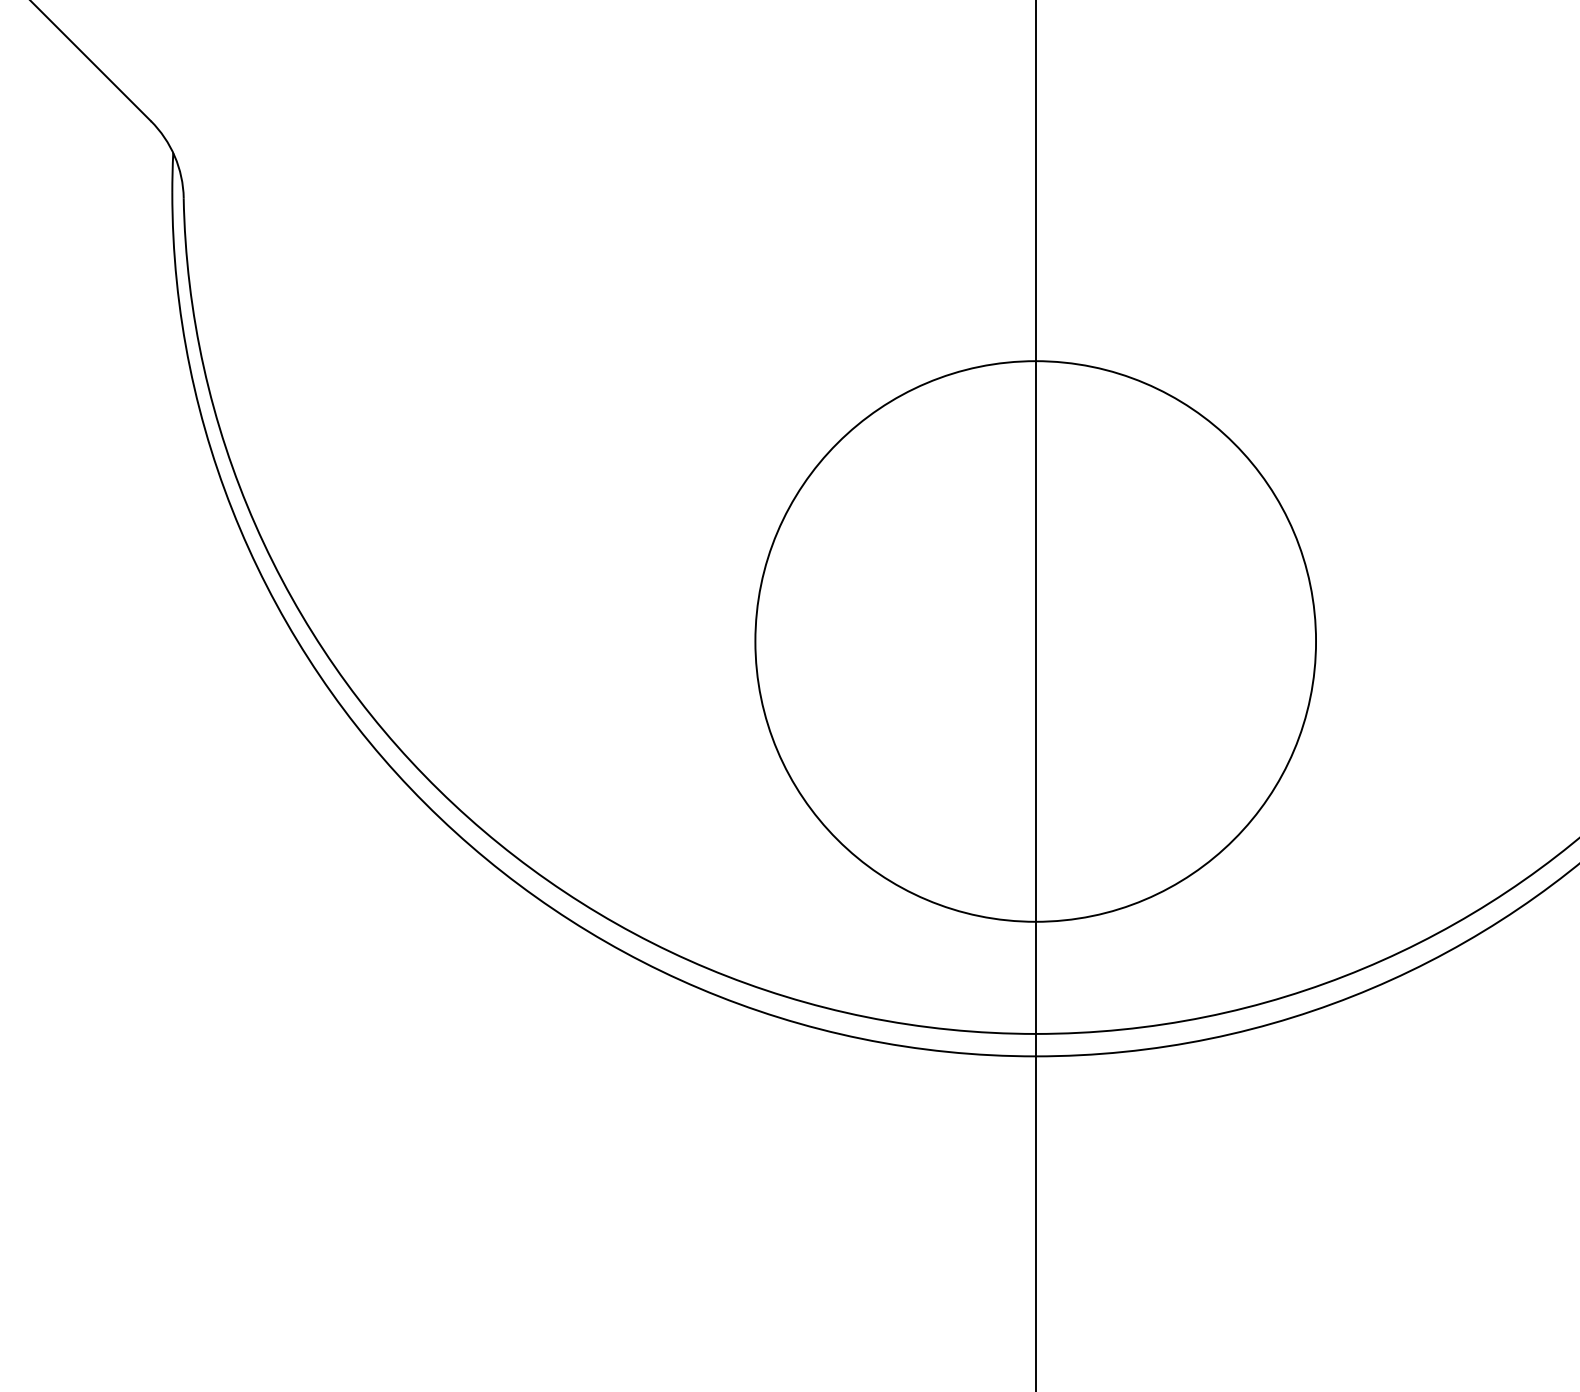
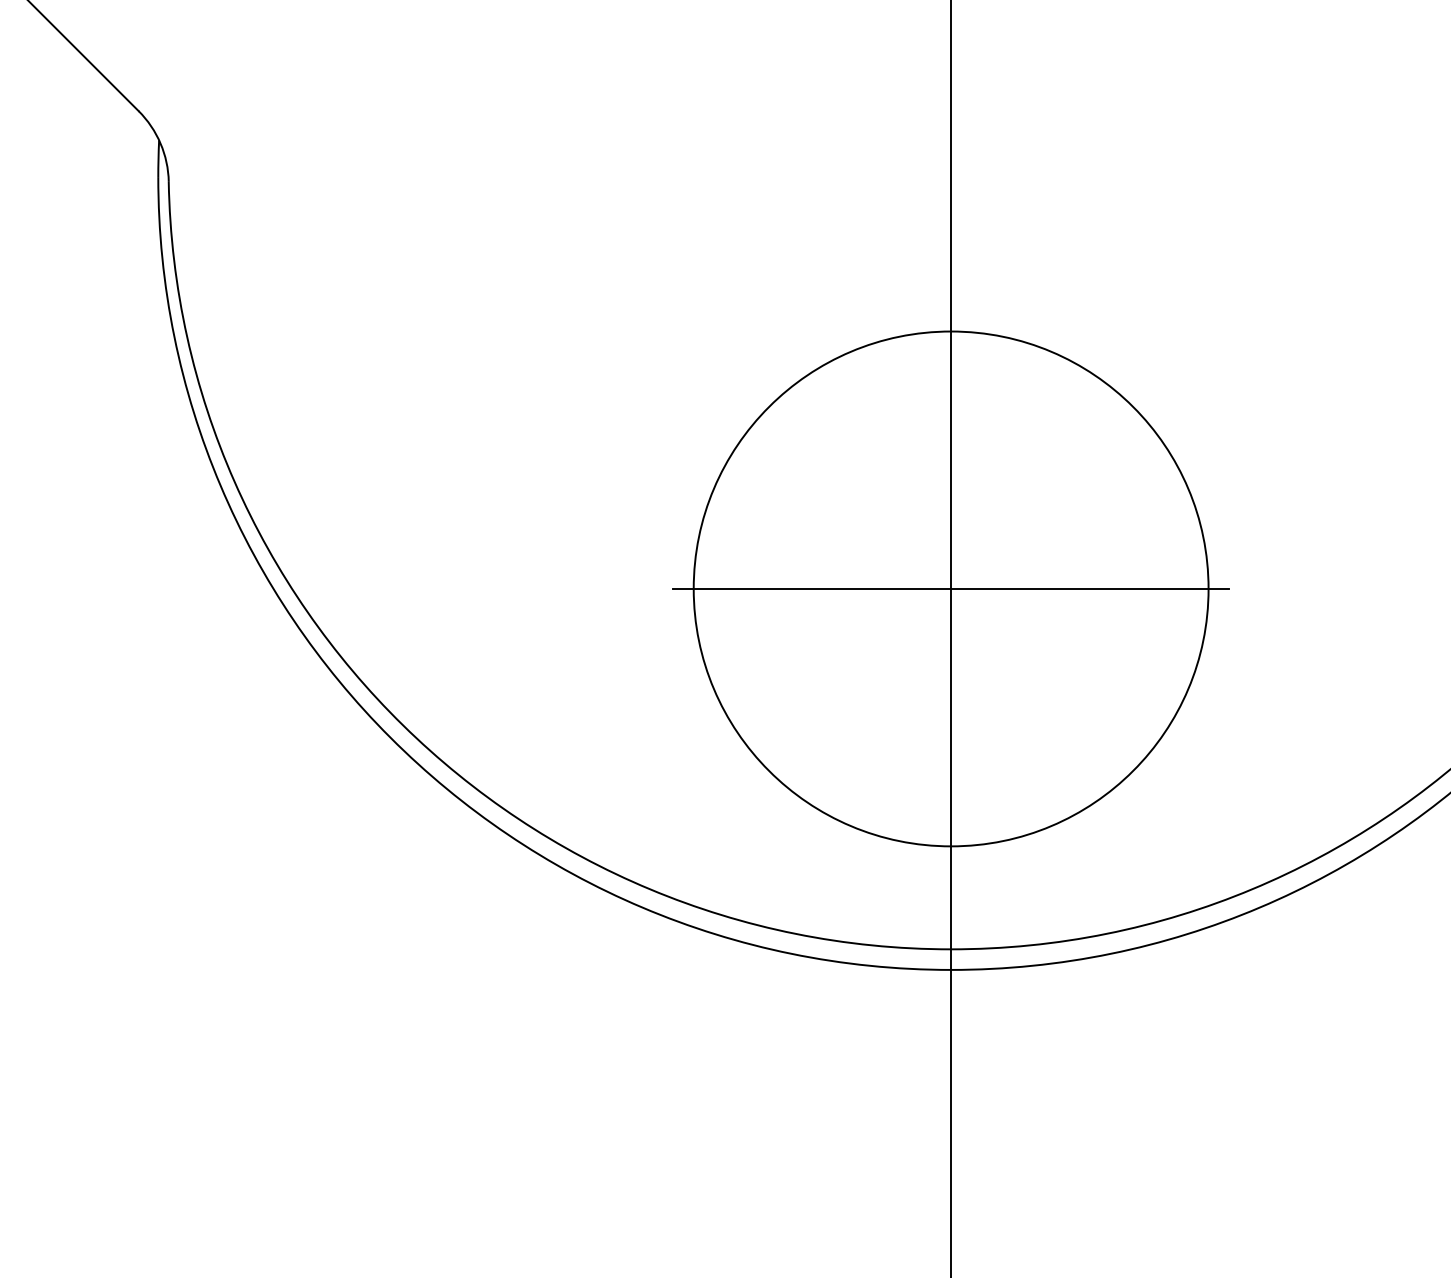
line: (1035, 641) -> (950, 588), added

